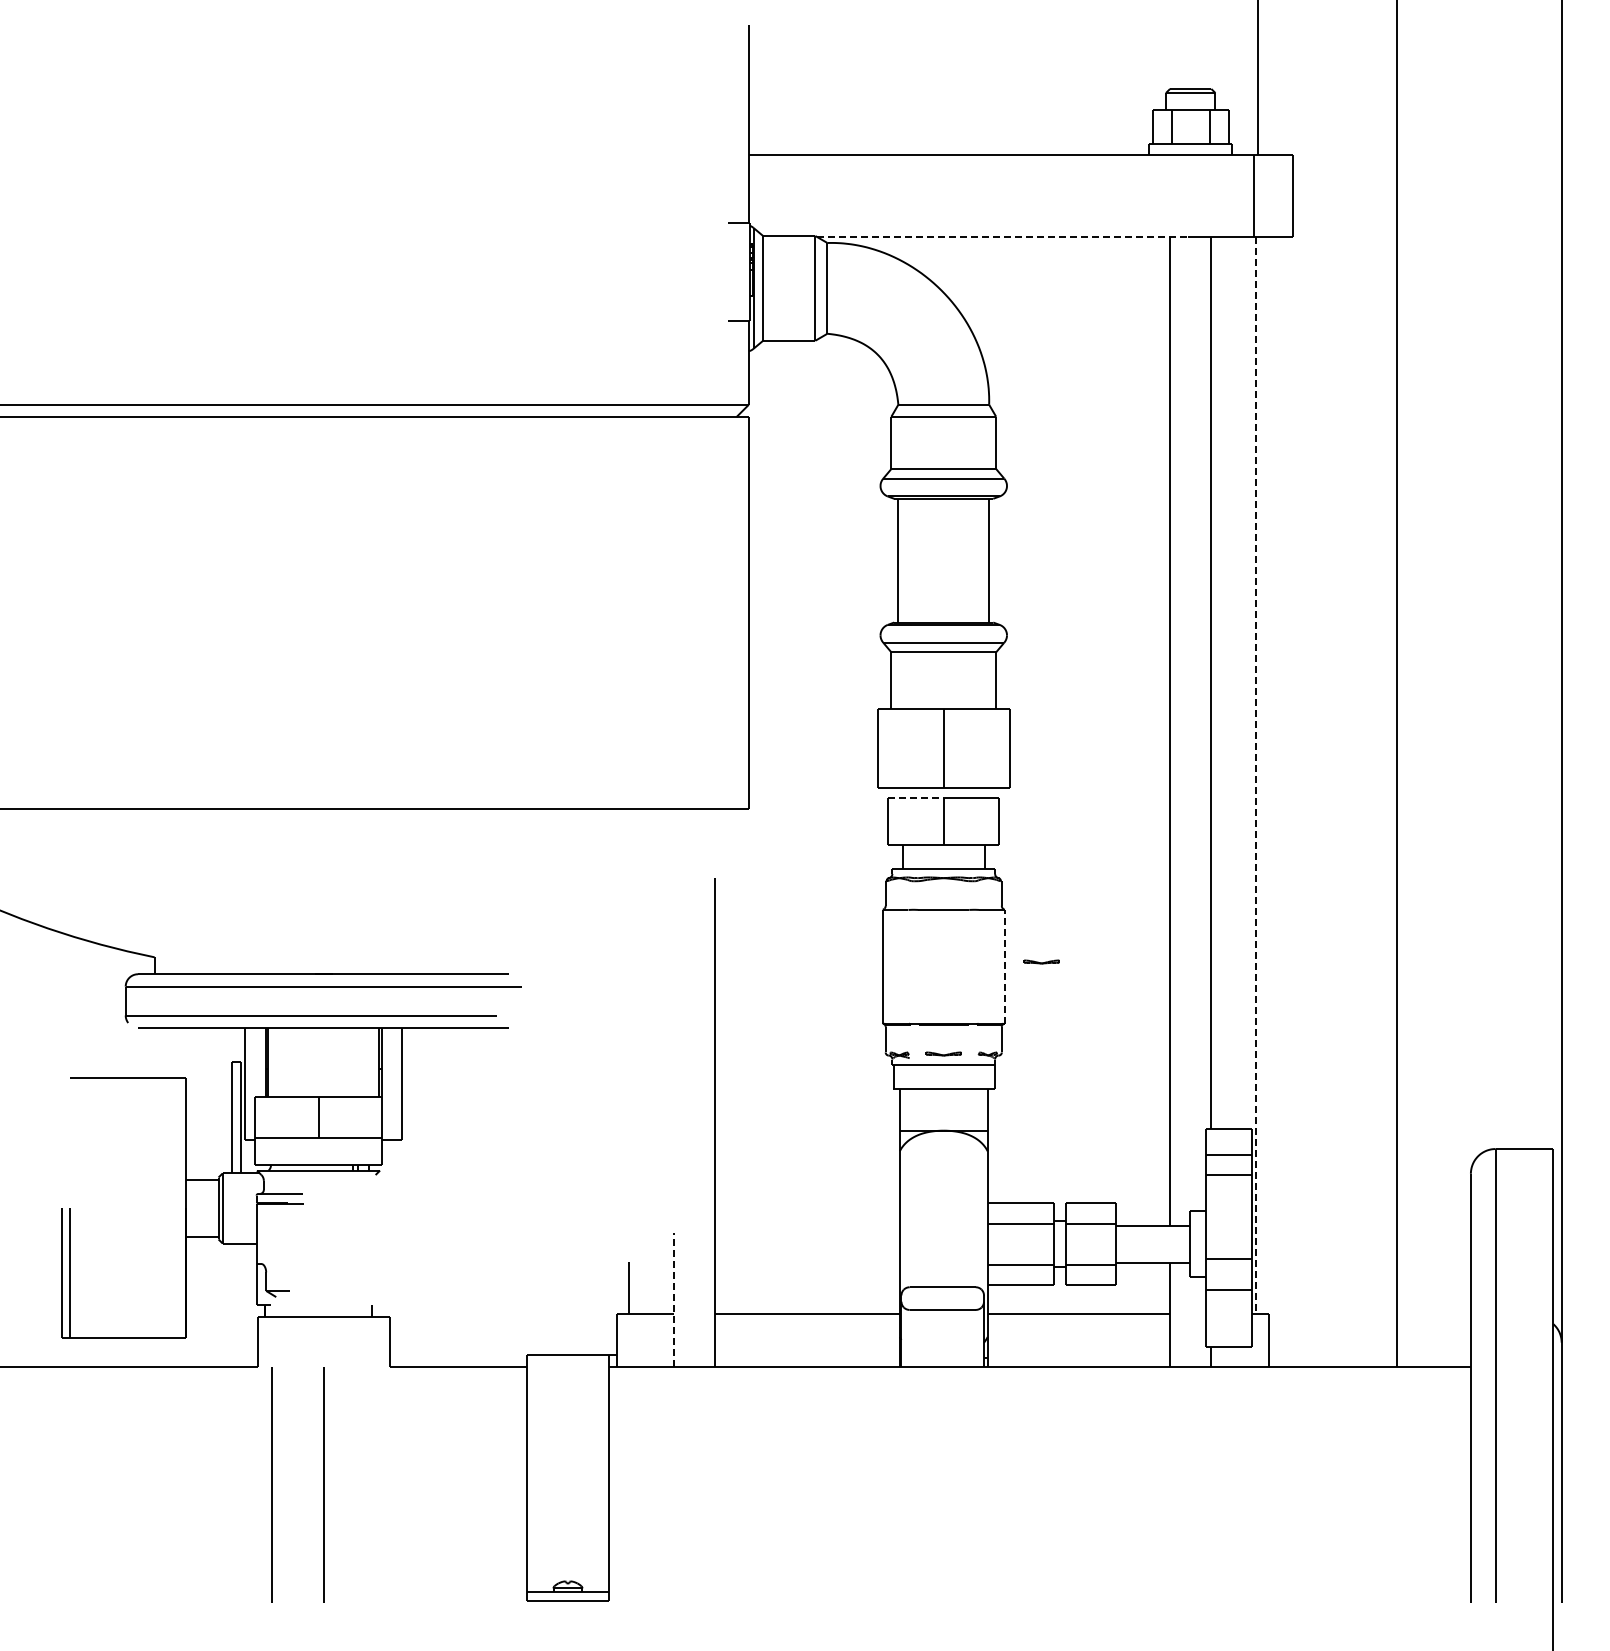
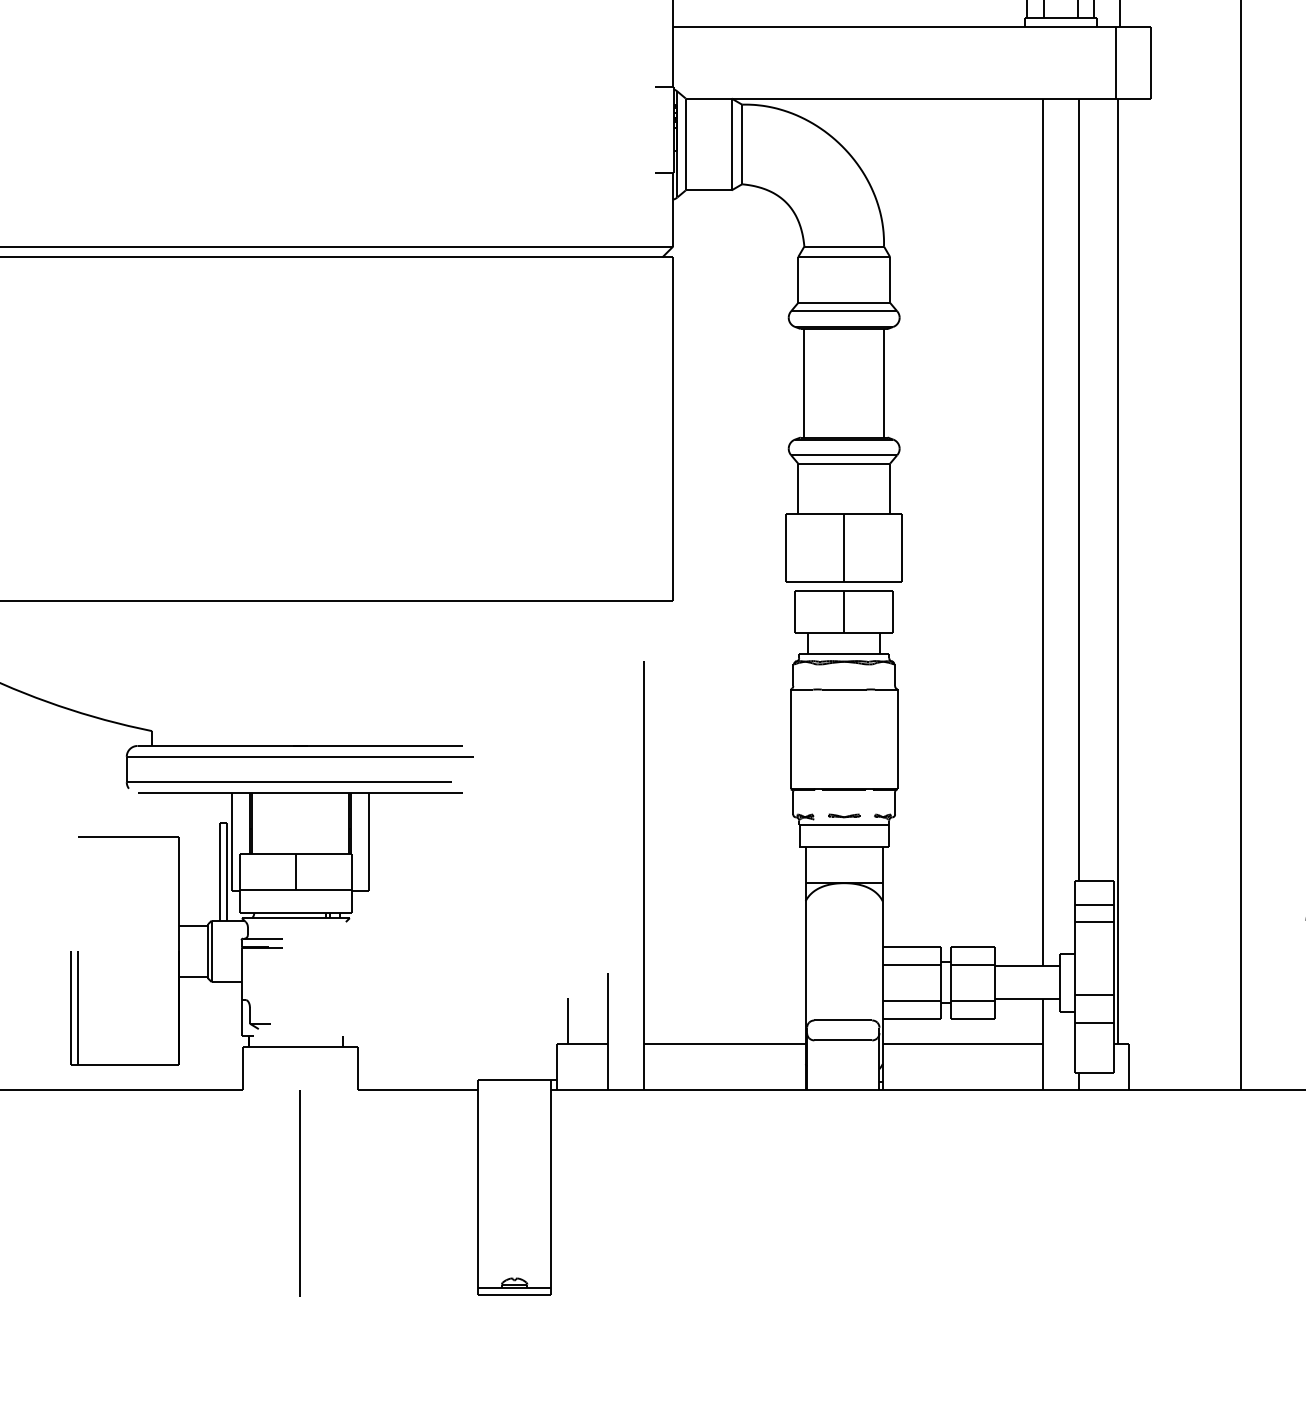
line: (1003, 237) -> (896, 99), dashed -> solid
line: (1256, 776) -> (1118, 572), dashed -> solid
line: (915, 797) -> (819, 590), dashed -> solid
part: (1041, 961) -> (929, 734), removed
line: (1004, 966) -> (897, 739), dashed -> solid
line: (674, 1300) -> (608, 1032), dashed -> solid
line: (271, 1484) -> (254, 1193), removed

